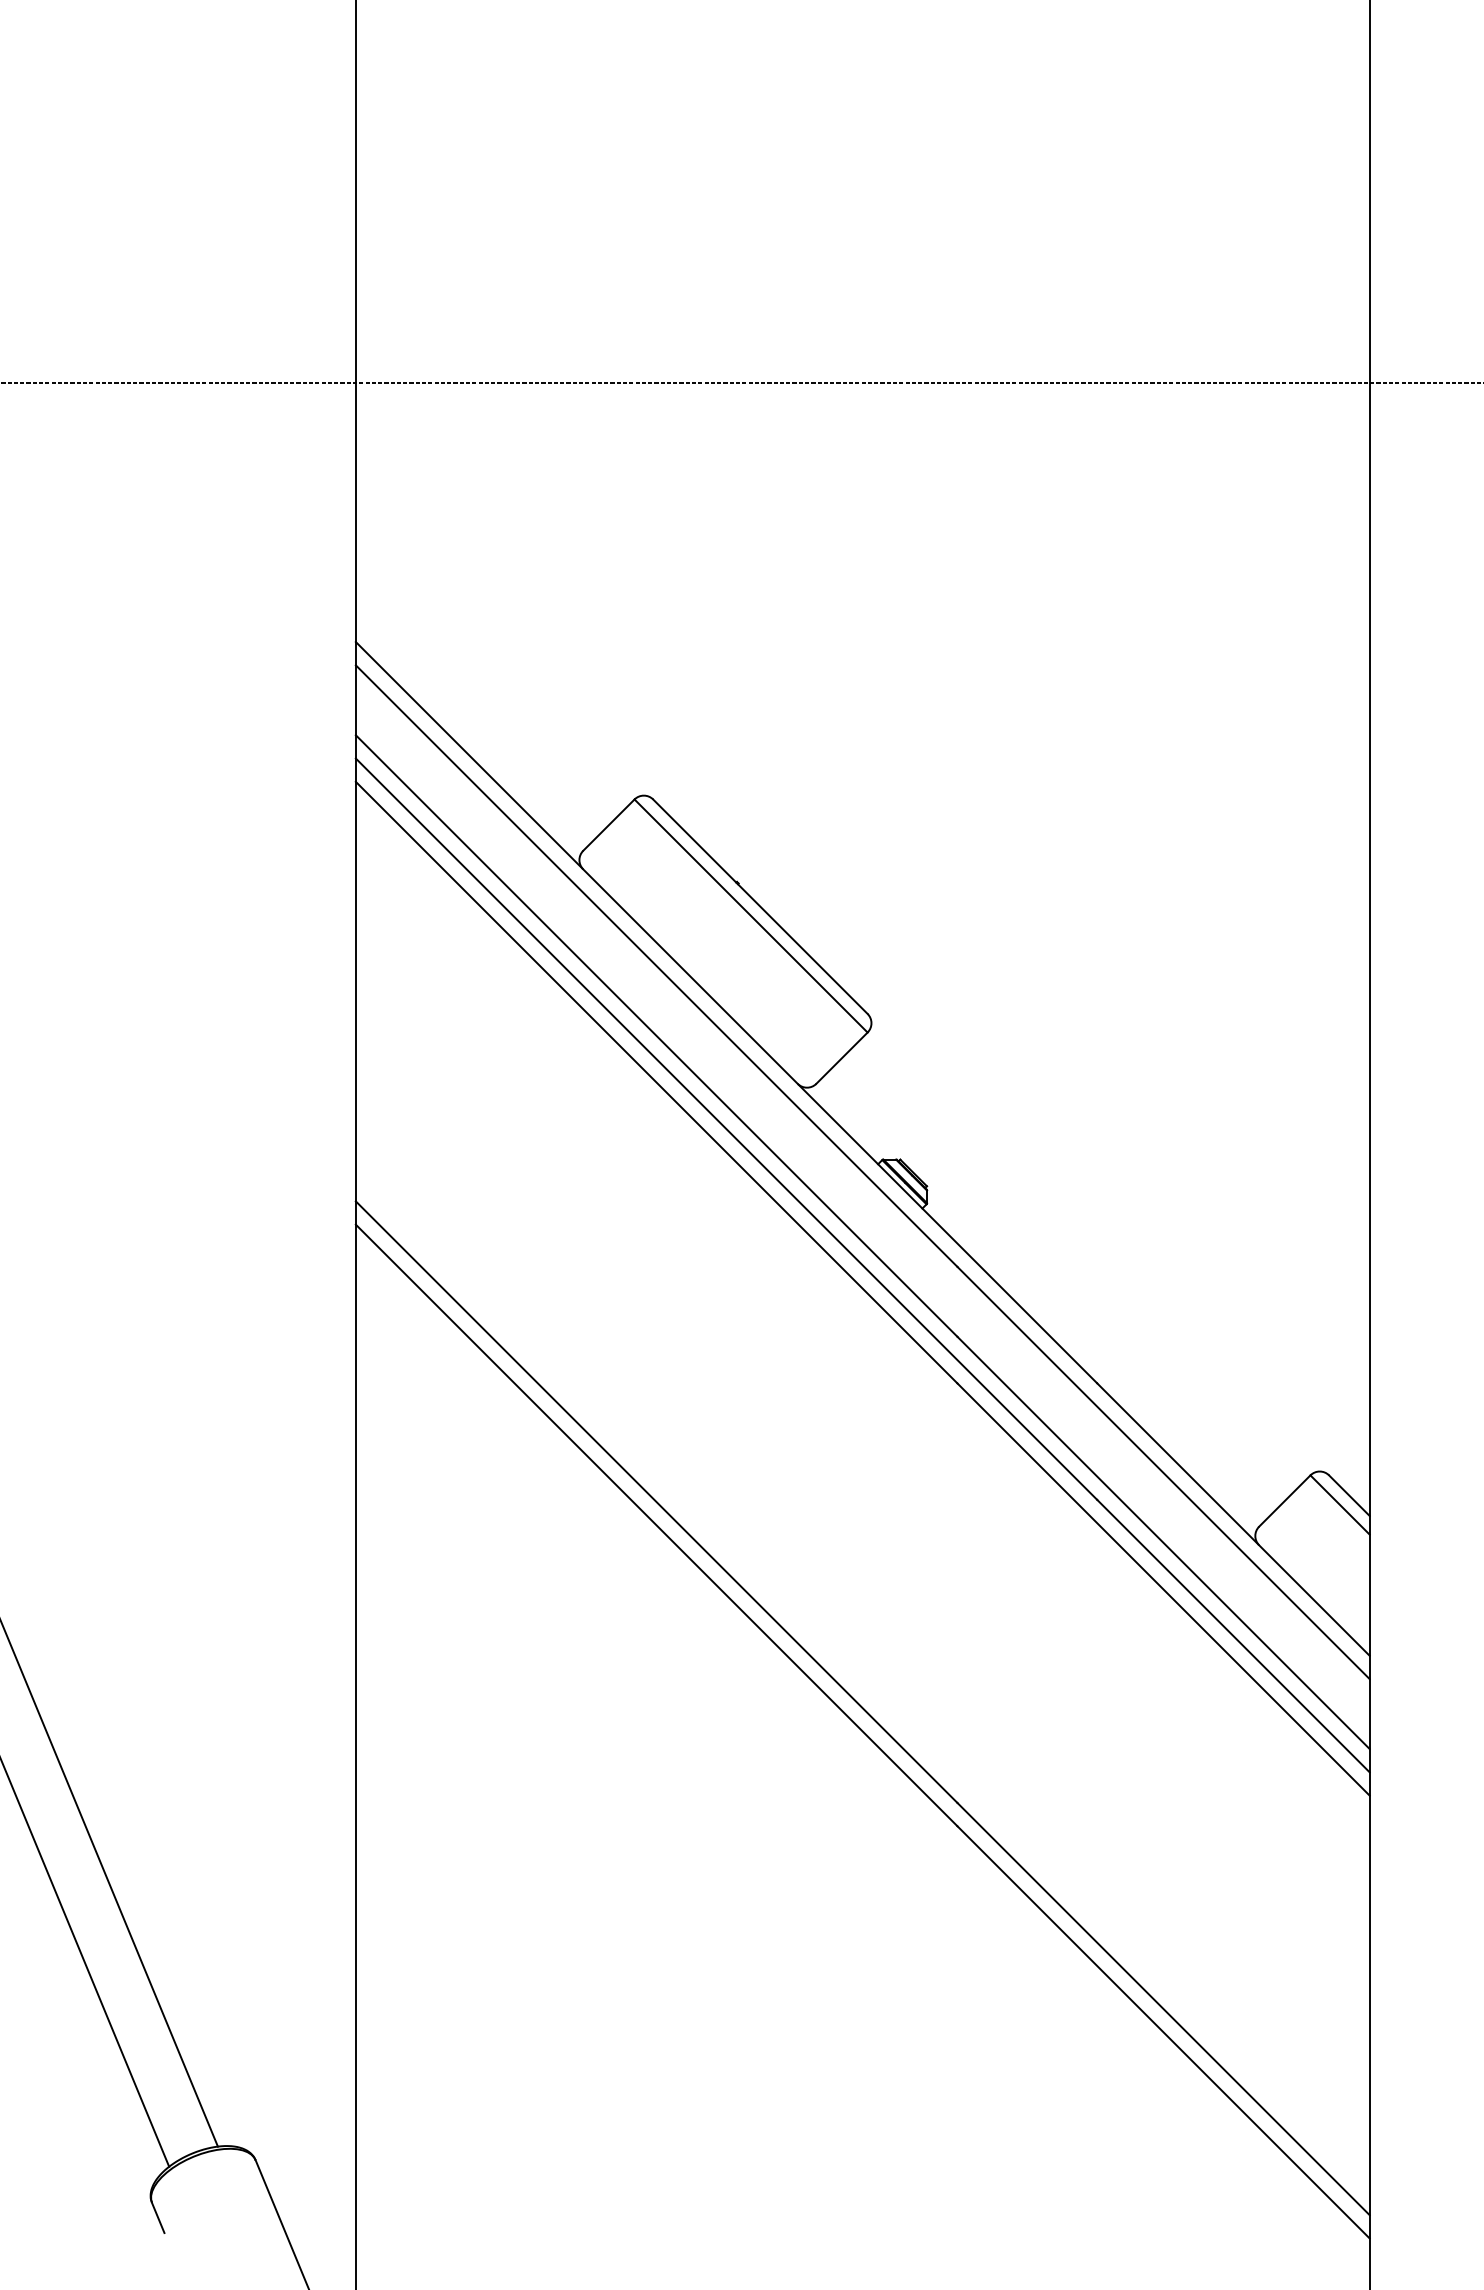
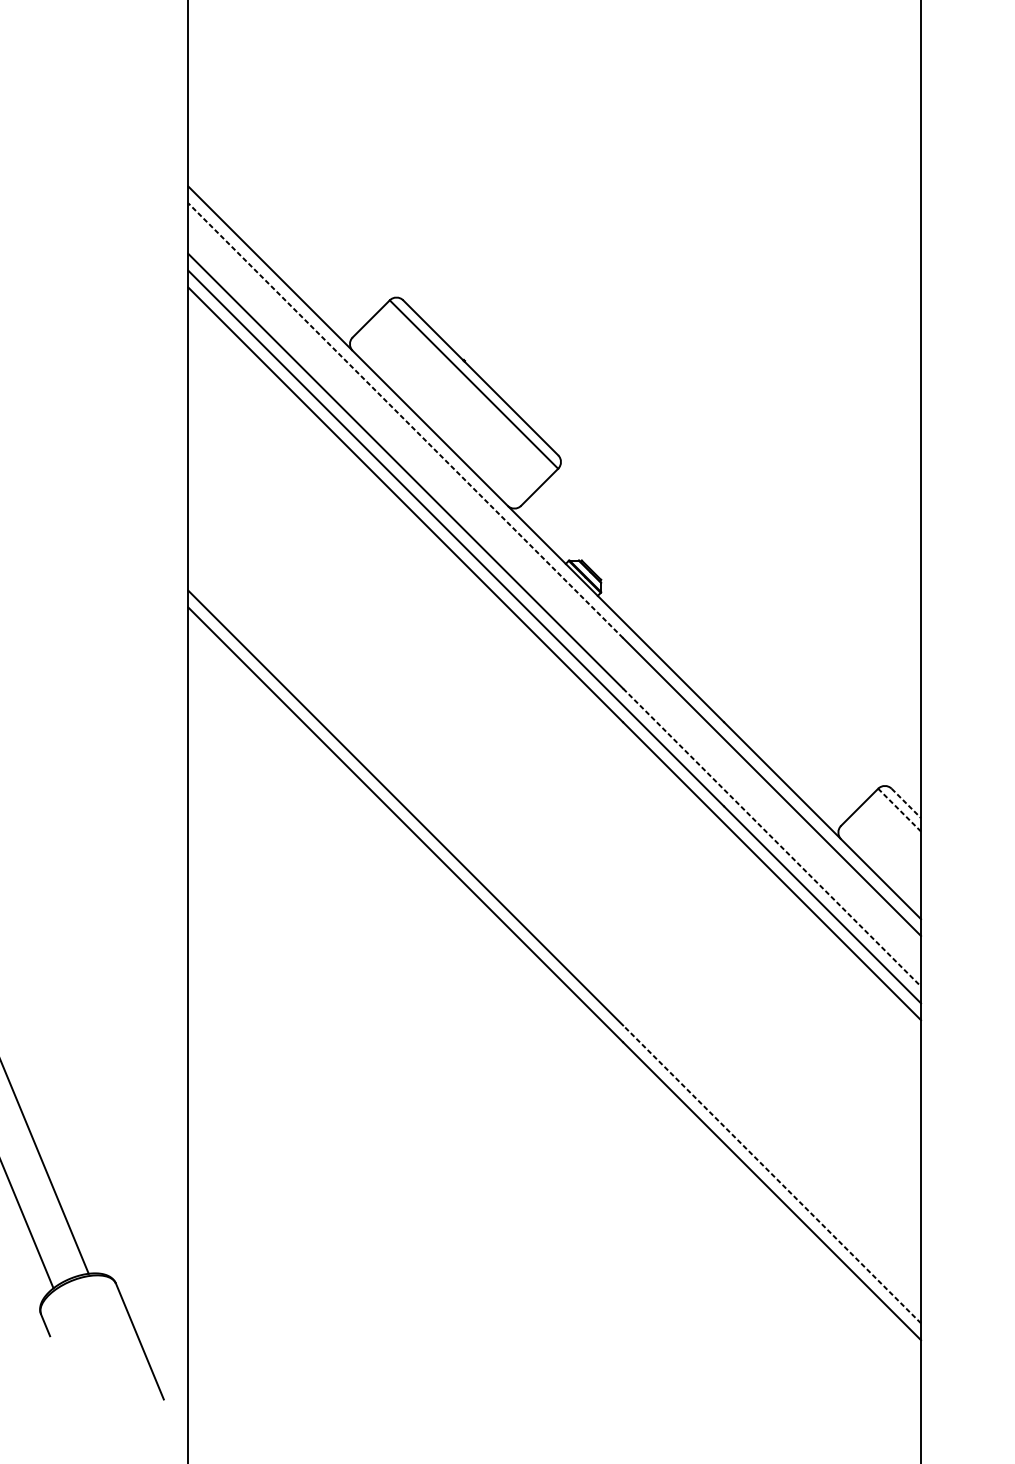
line: (656, 965) -> (405, 420), solid -> dashed
line: (1349, 1495) -> (906, 803), solid -> dashed
line: (1340, 1505) -> (899, 810), solid -> dashed
line: (1163, 1542) -> (772, 837), solid -> dashed
line: (1163, 2009) -> (772, 1174), solid -> dashed

